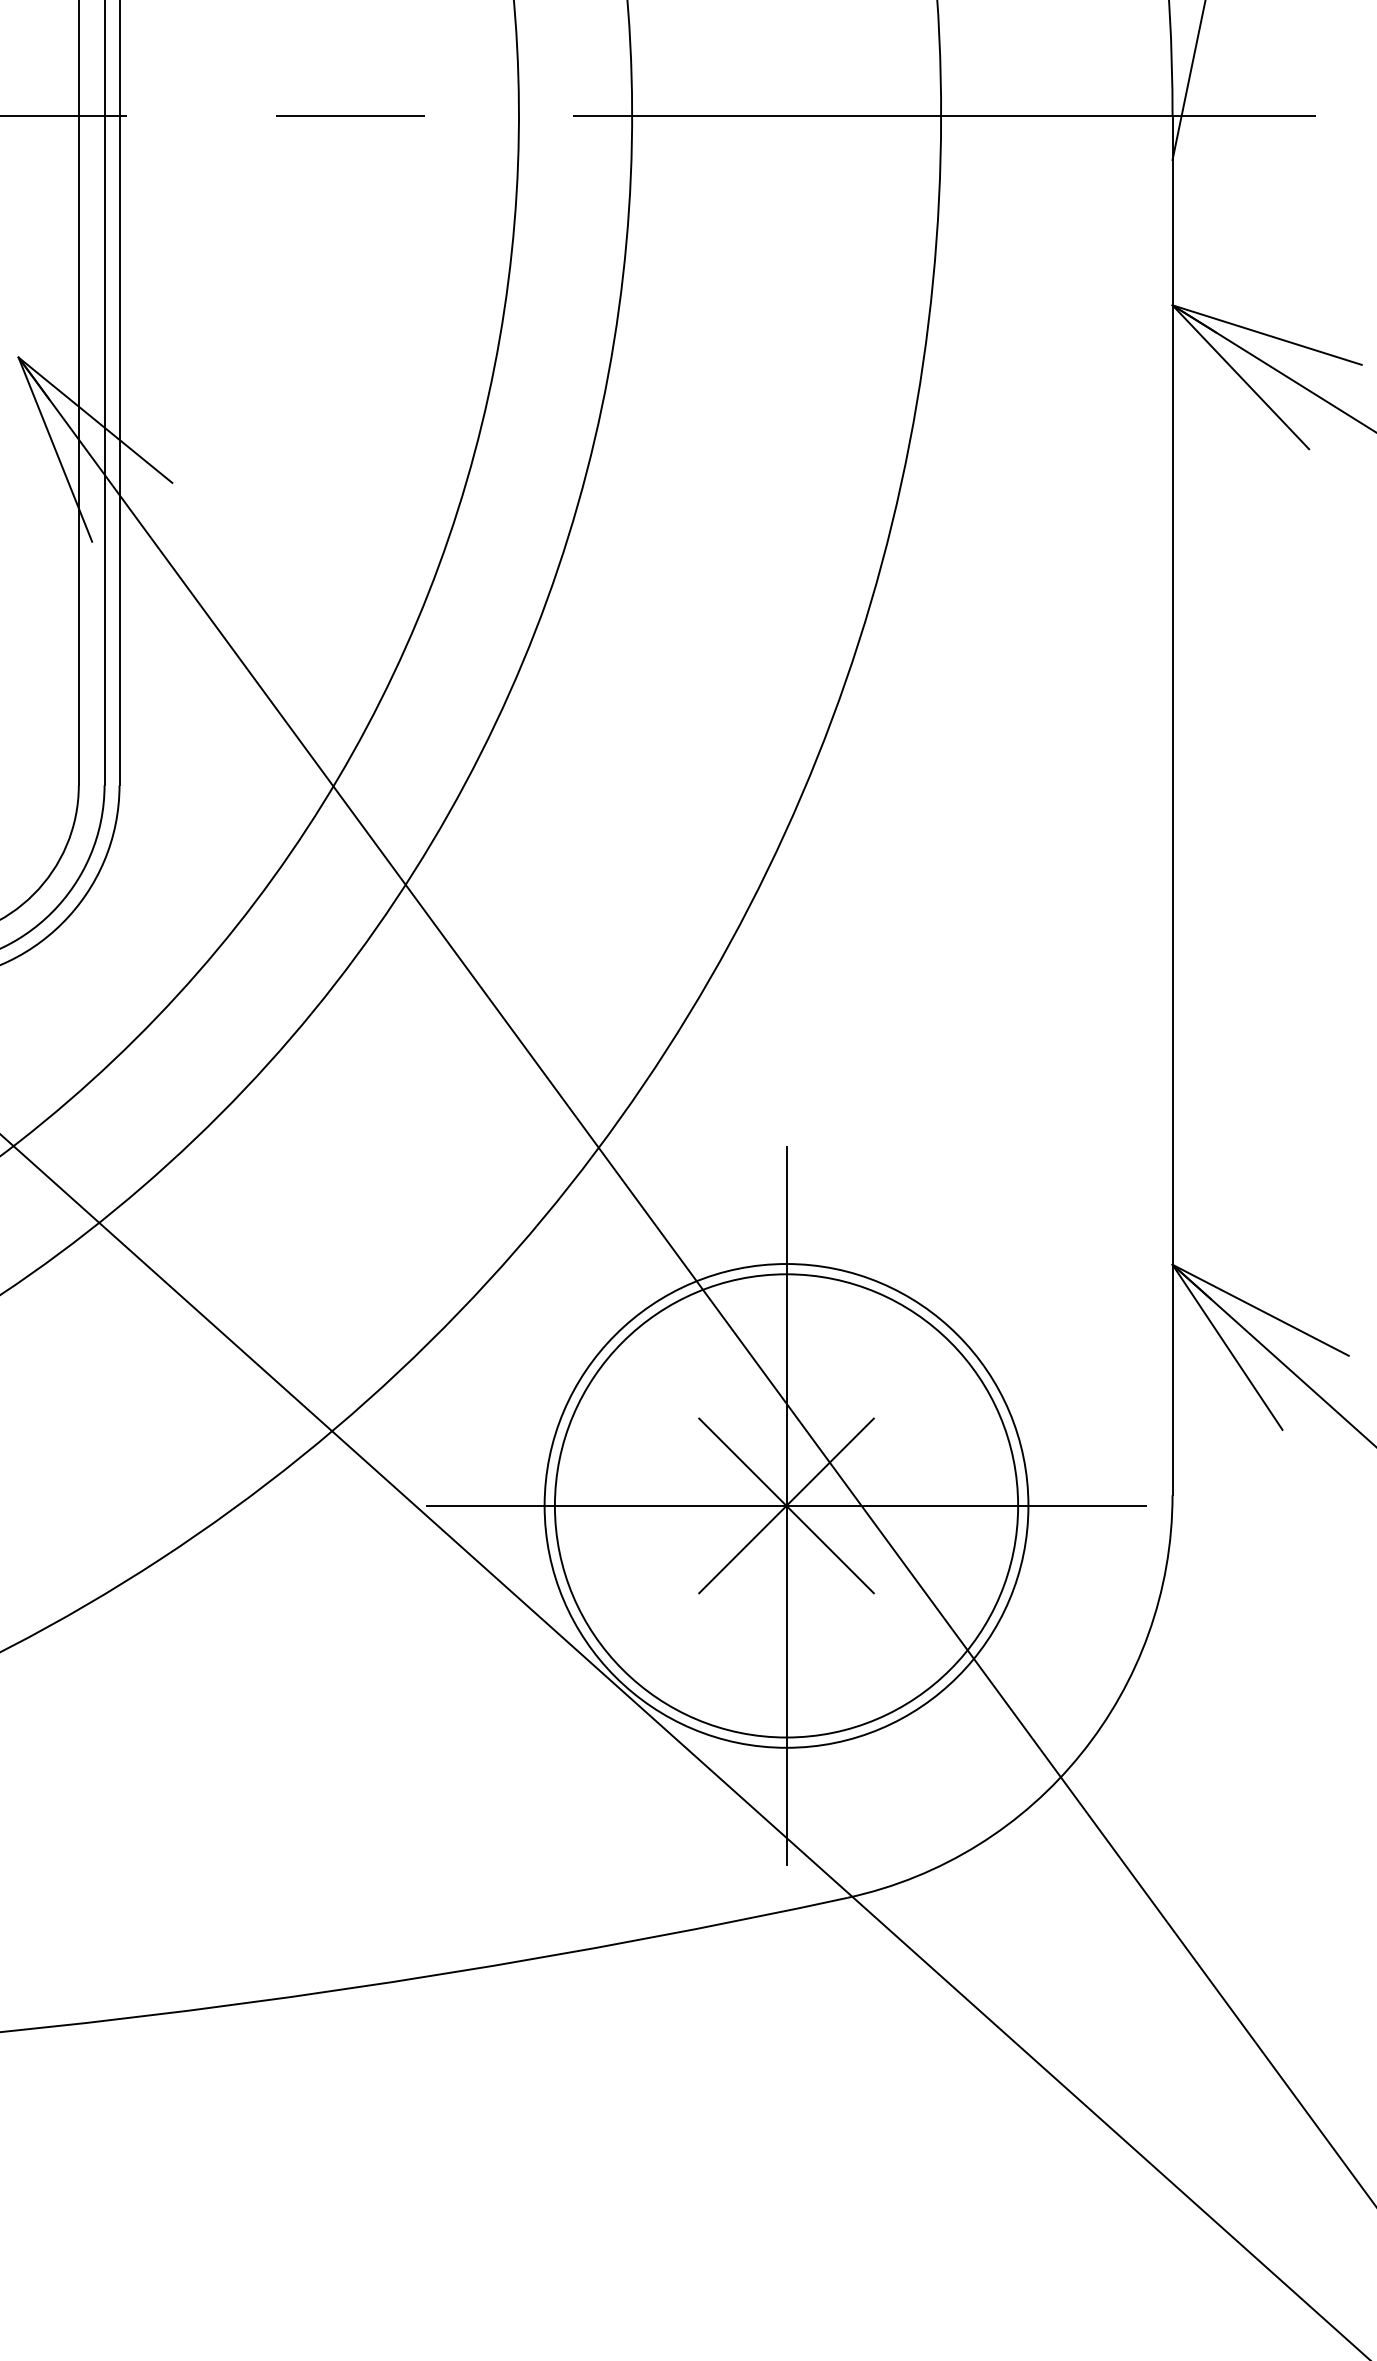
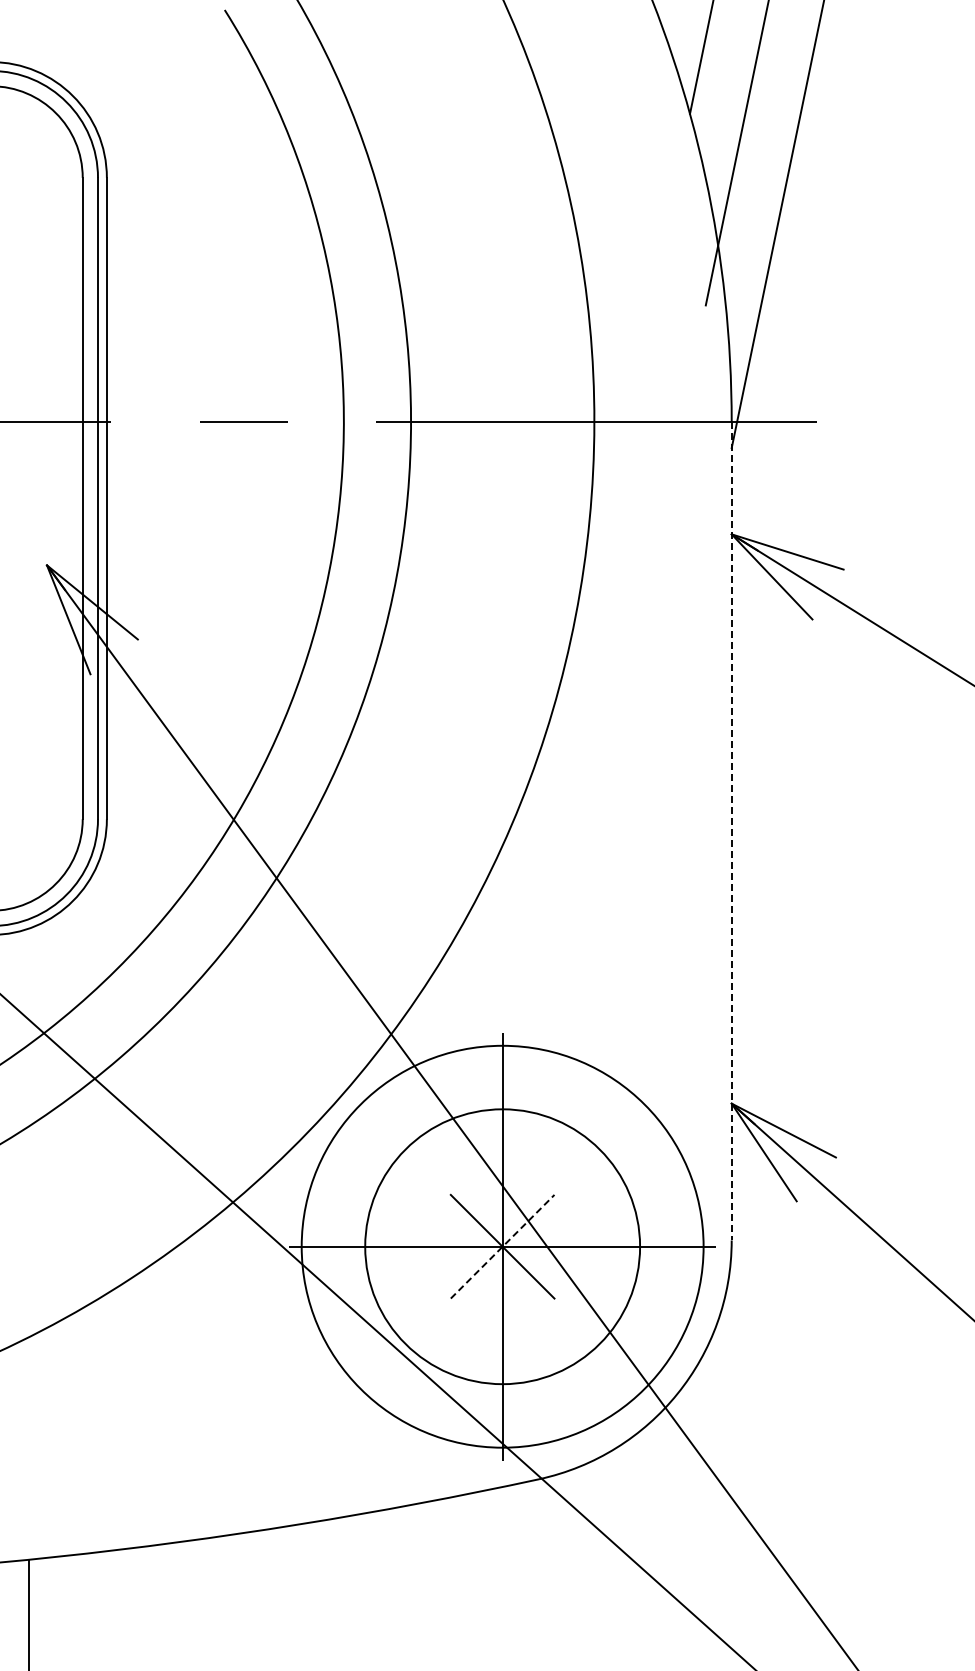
line: (1172, 806) -> (731, 831), solid -> dashed
circle: (786, 1505) -> (502, 1246), size x1.4
line: (787, 1505) -> (503, 1246), solid -> dashed

